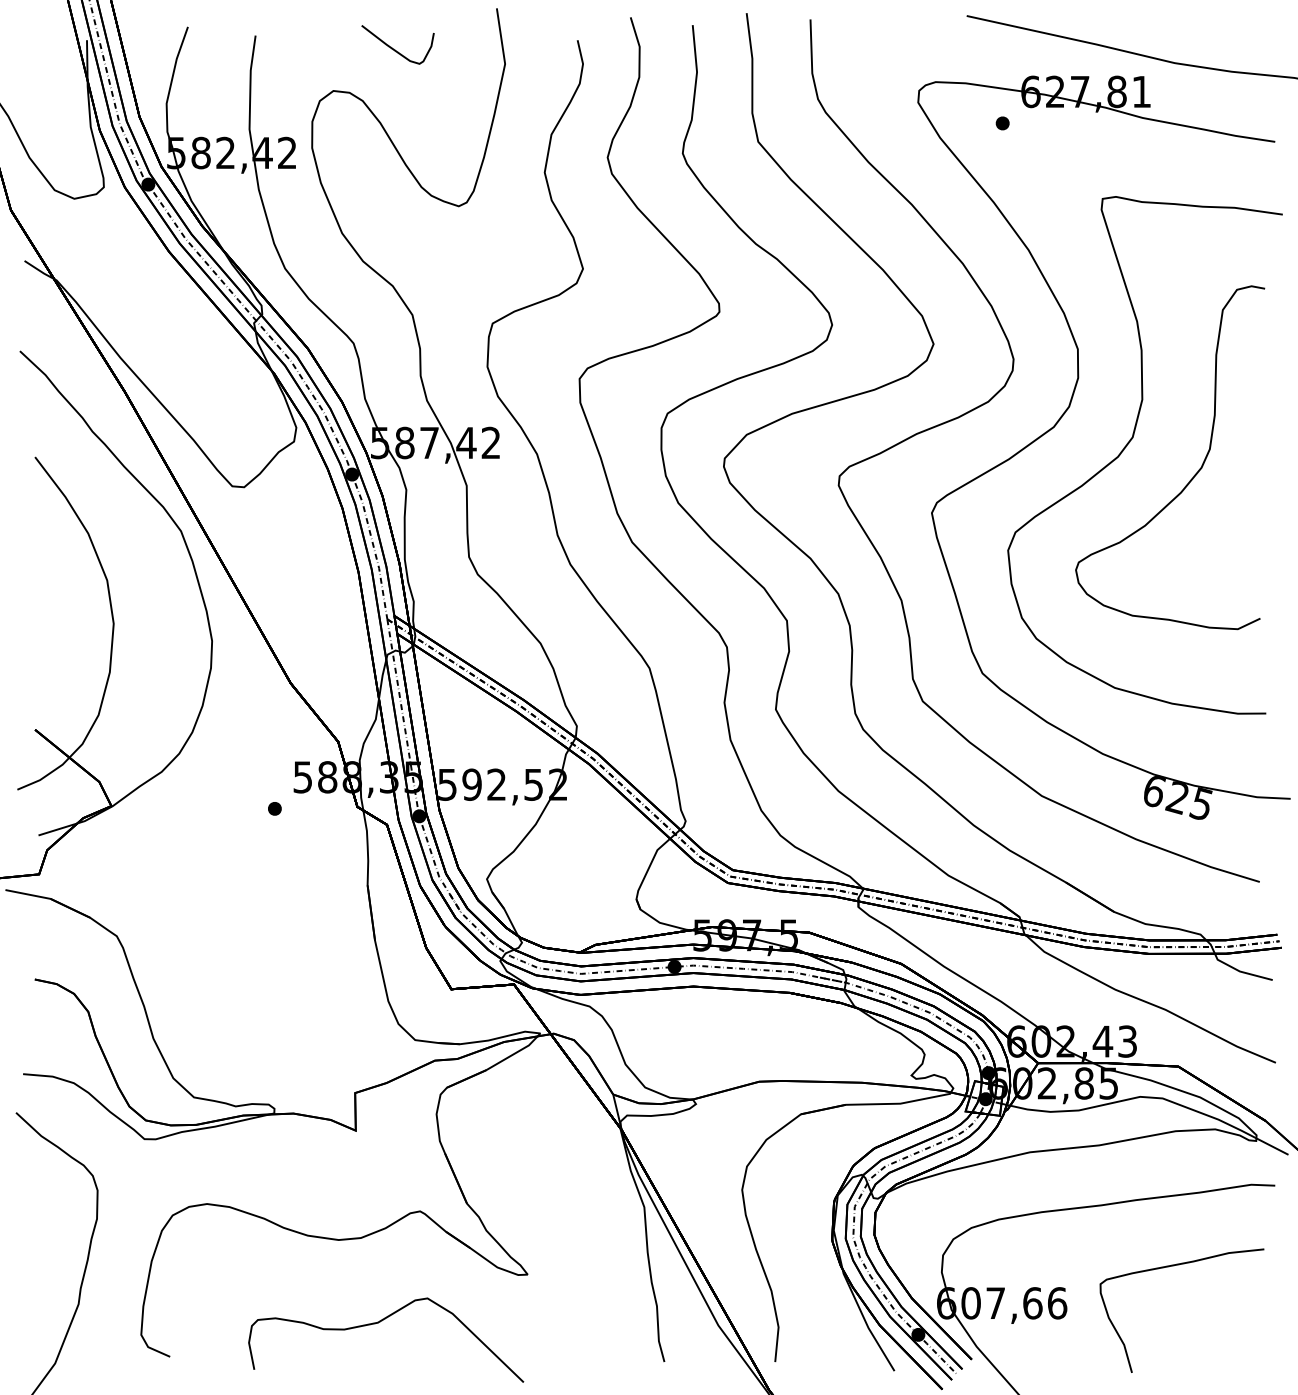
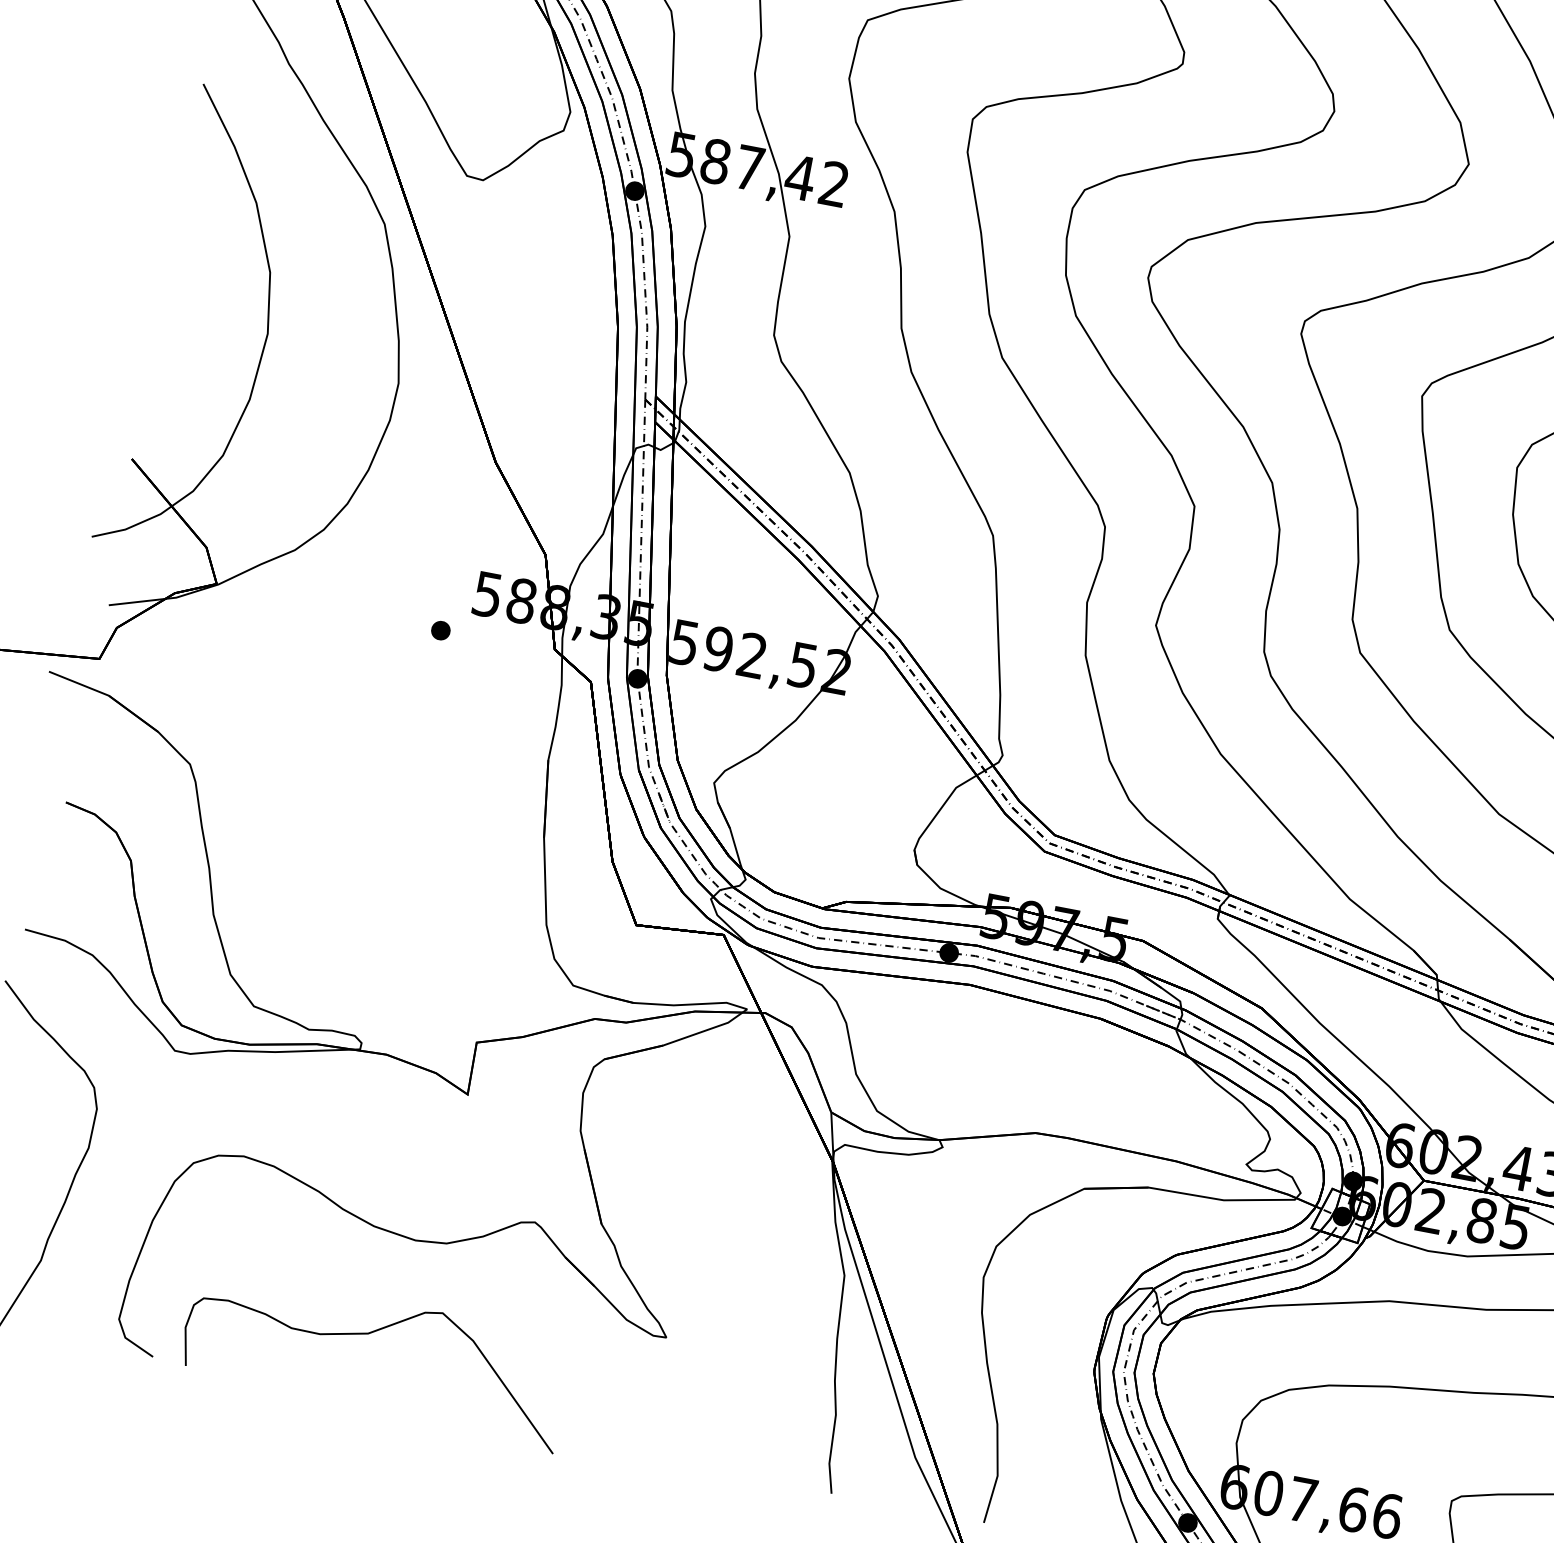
curve: (378, 1323) -> (368, 1334), moved

